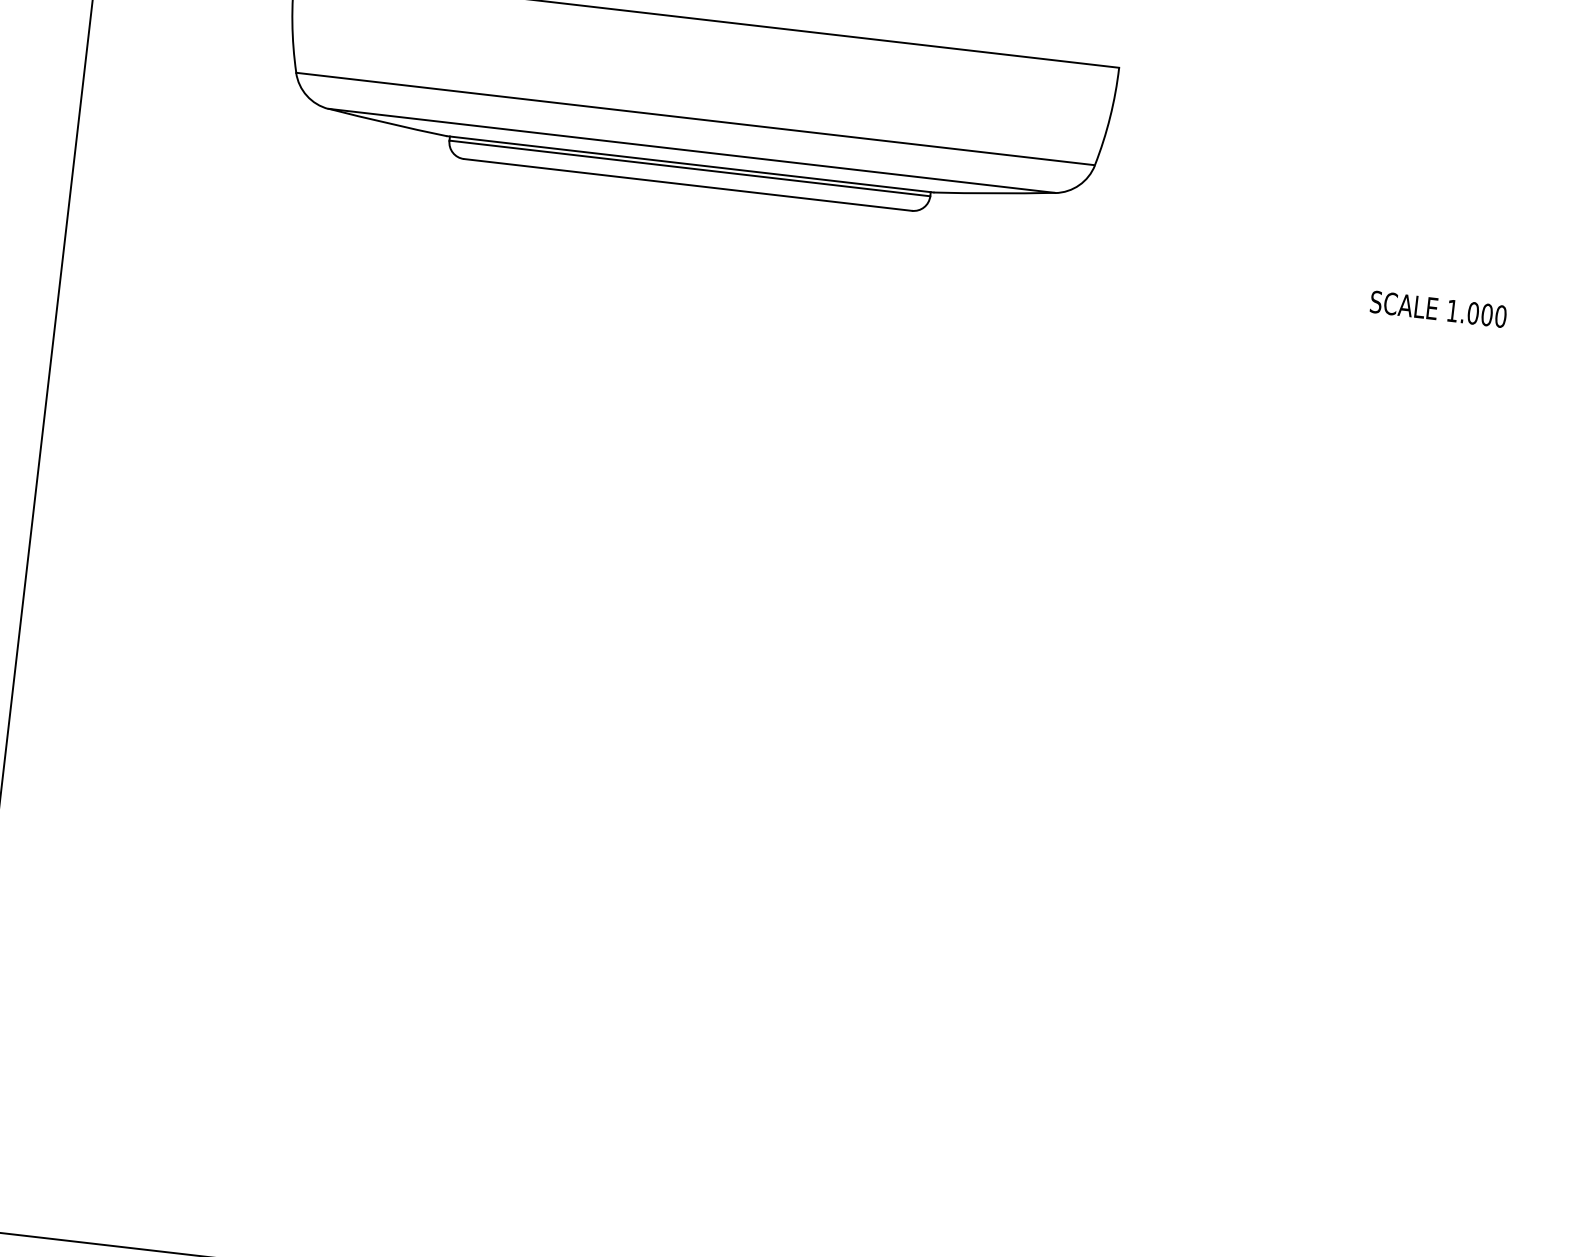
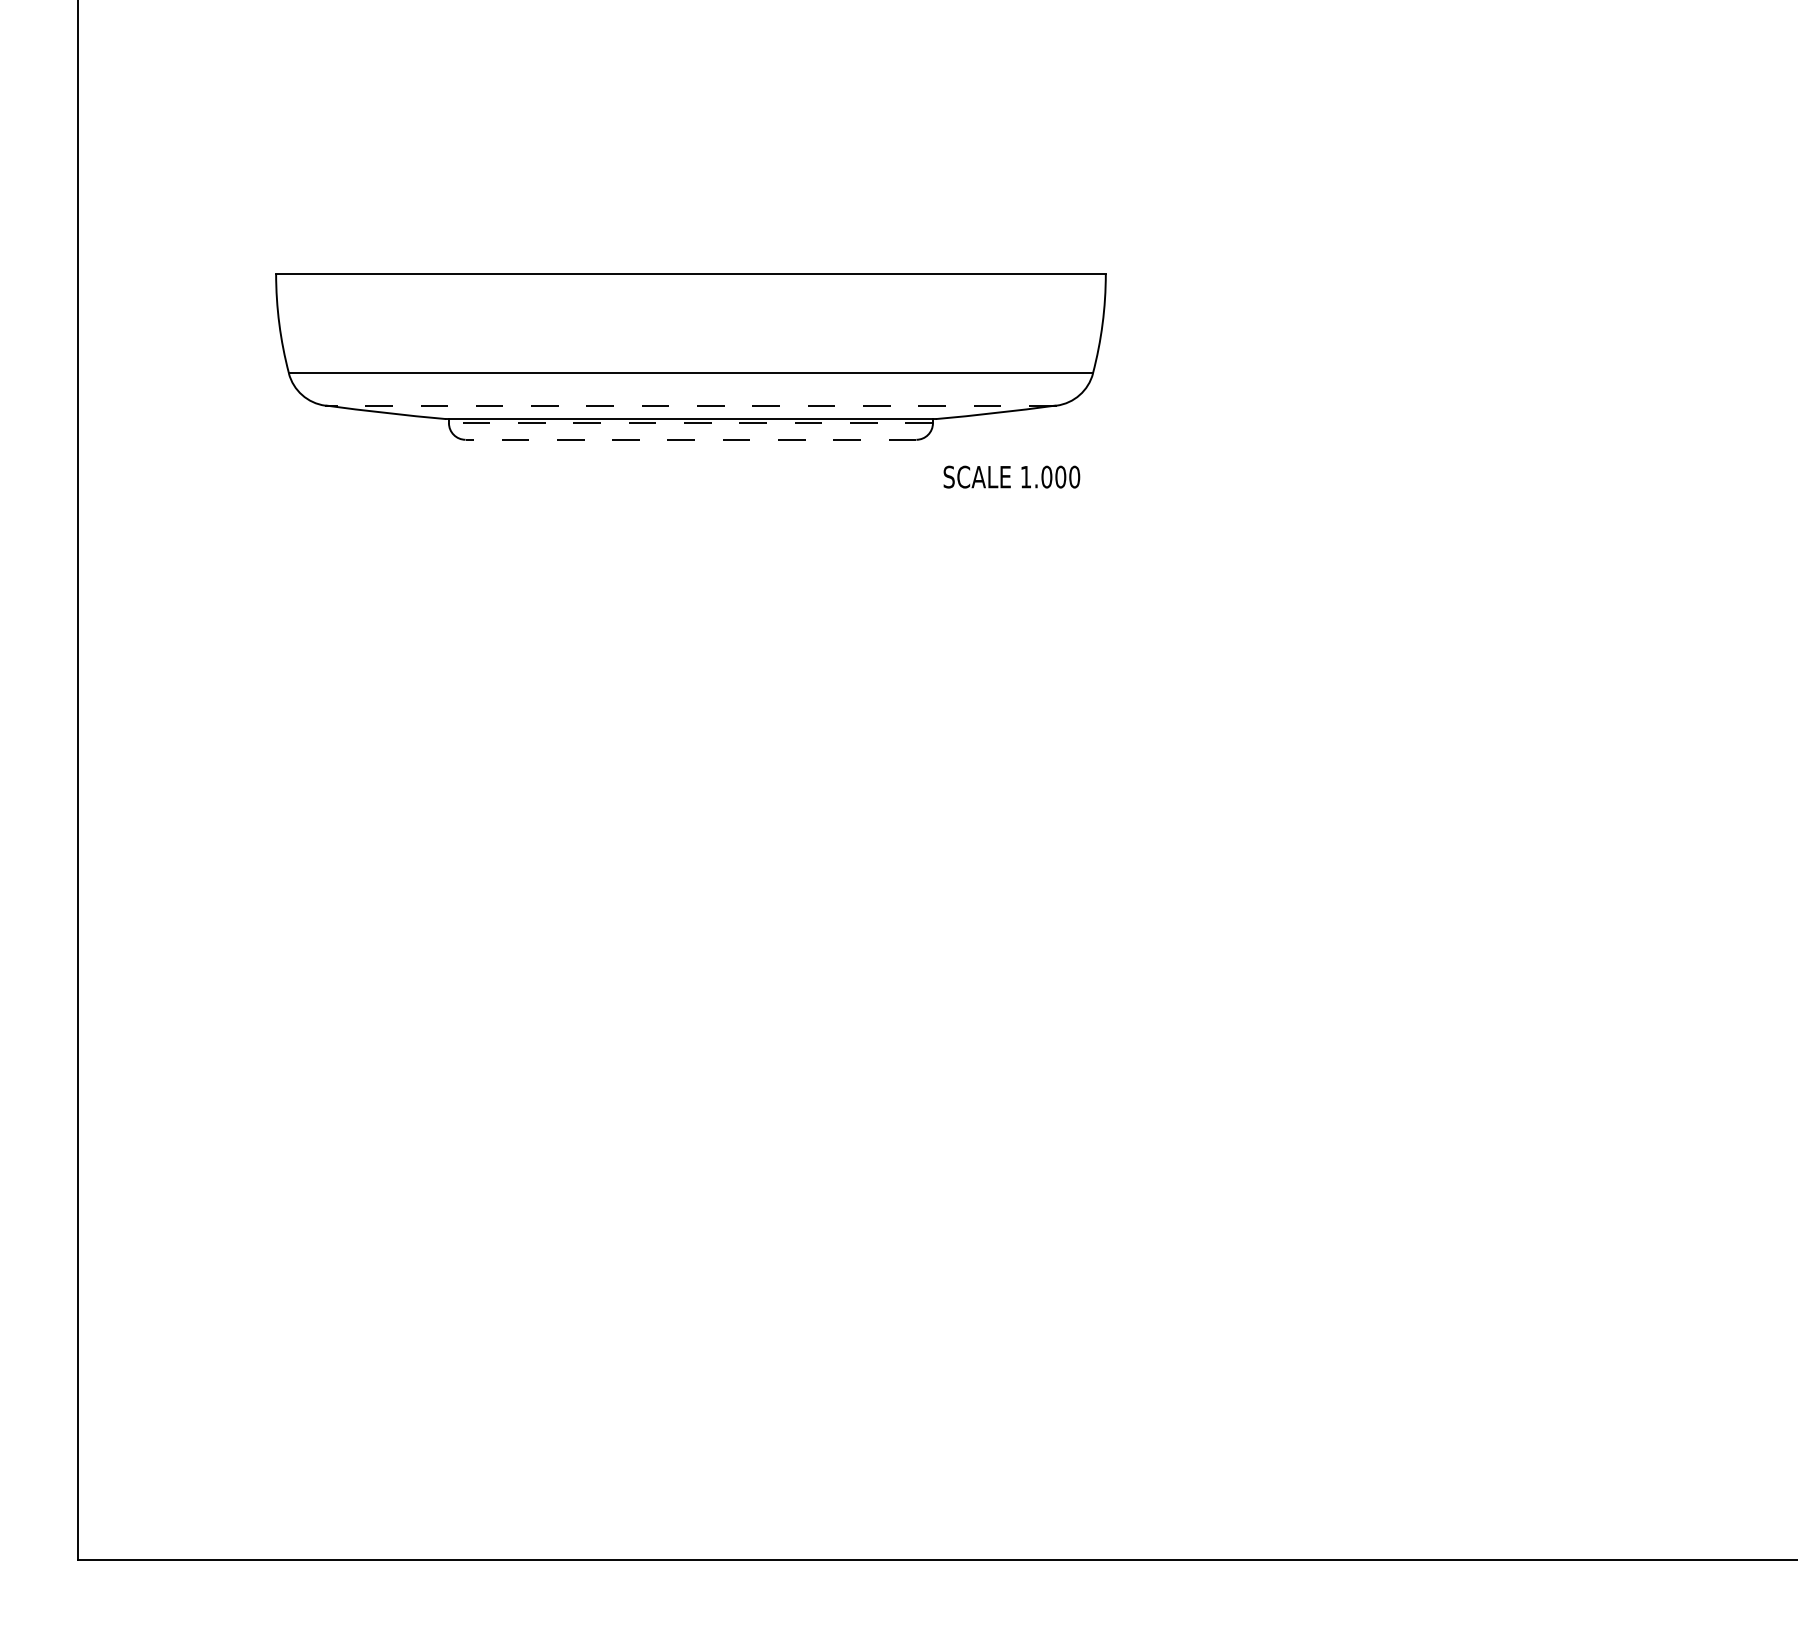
line: (691, 150) -> (690, 405), solid -> dashed
line: (689, 168) -> (690, 423), solid -> dashed
line: (687, 184) -> (690, 439), solid -> dashed
text: (1438, 308) -> (1011, 476), moved

